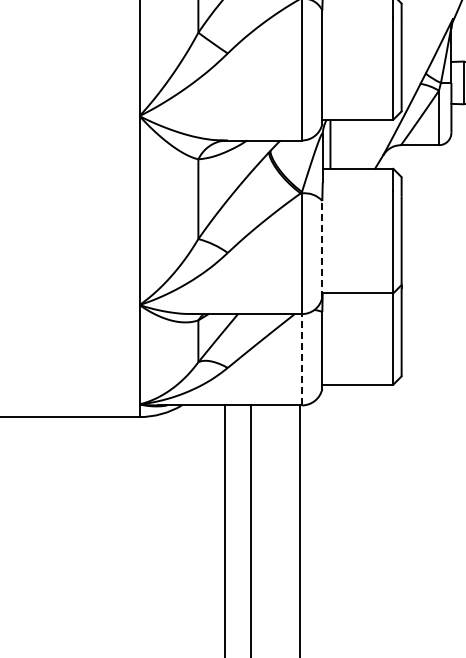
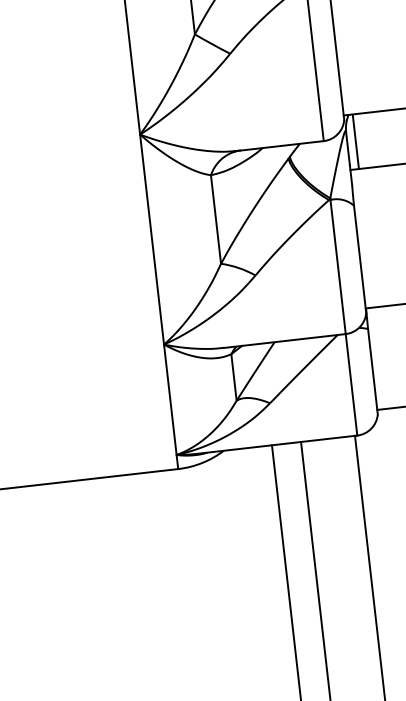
line: (322, 248) -> (360, 258), dashed -> solid
line: (302, 359) -> (352, 384), dashed -> solid

